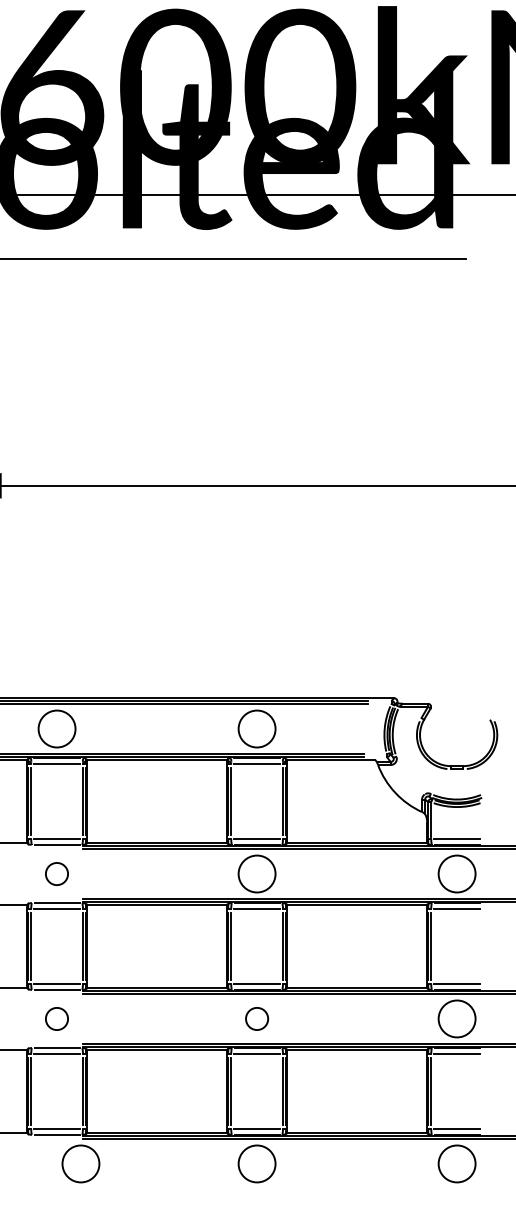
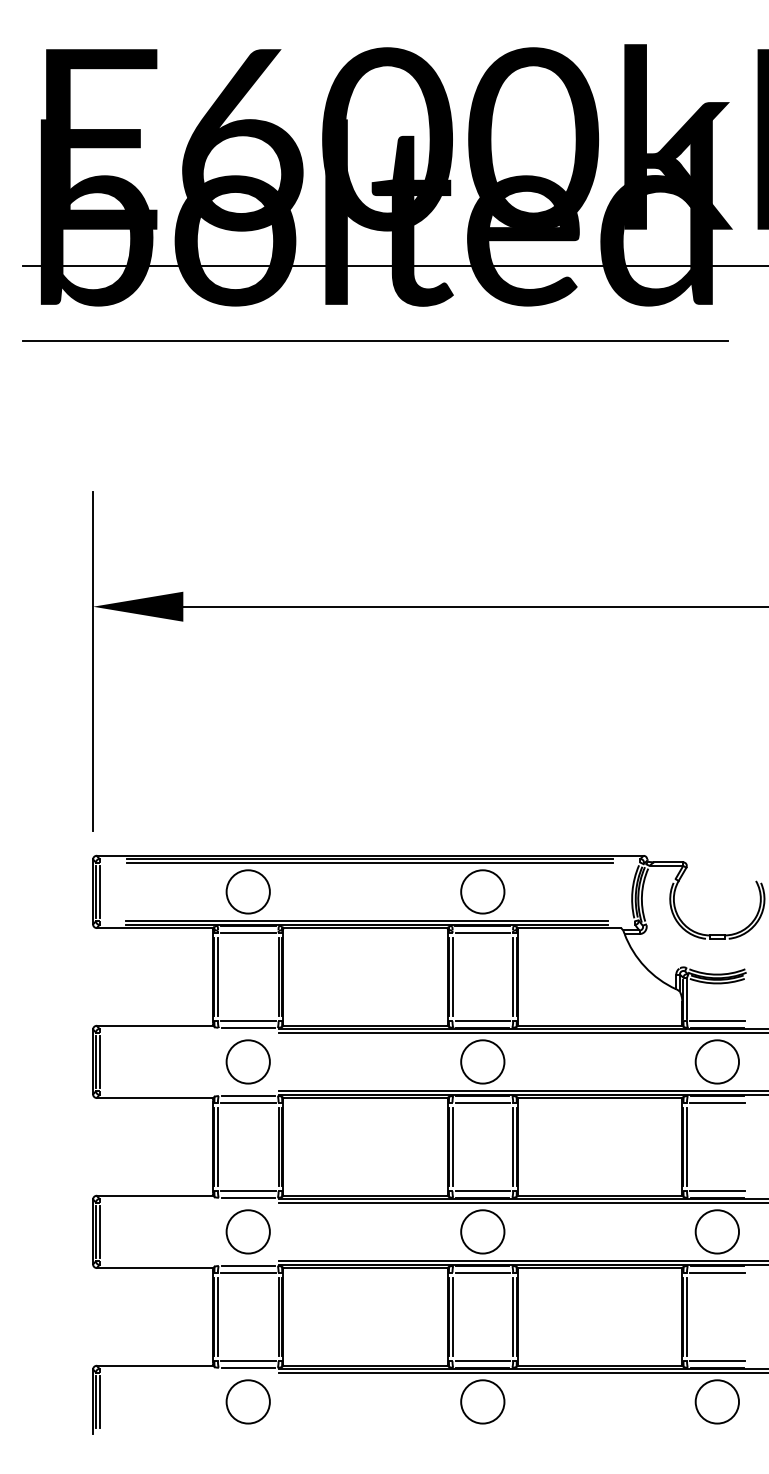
circle: (56, 873) -> (247, 1061), size x1.67
circle: (56, 1018) -> (247, 1231), size x1.67
circle: (256, 1018) -> (482, 1231), size x1.67
circle: (80, 1163) -> (247, 1401), moved

